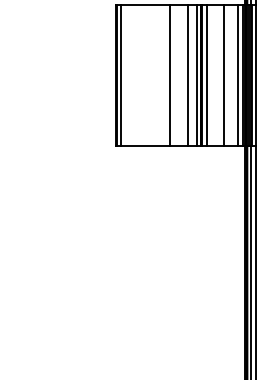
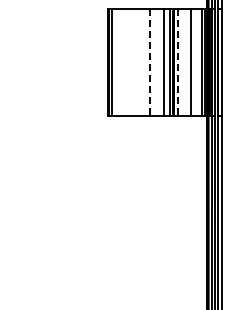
line: (169, 75) -> (149, 62), solid -> dashed
line: (207, 75) -> (178, 62), solid -> dashed

